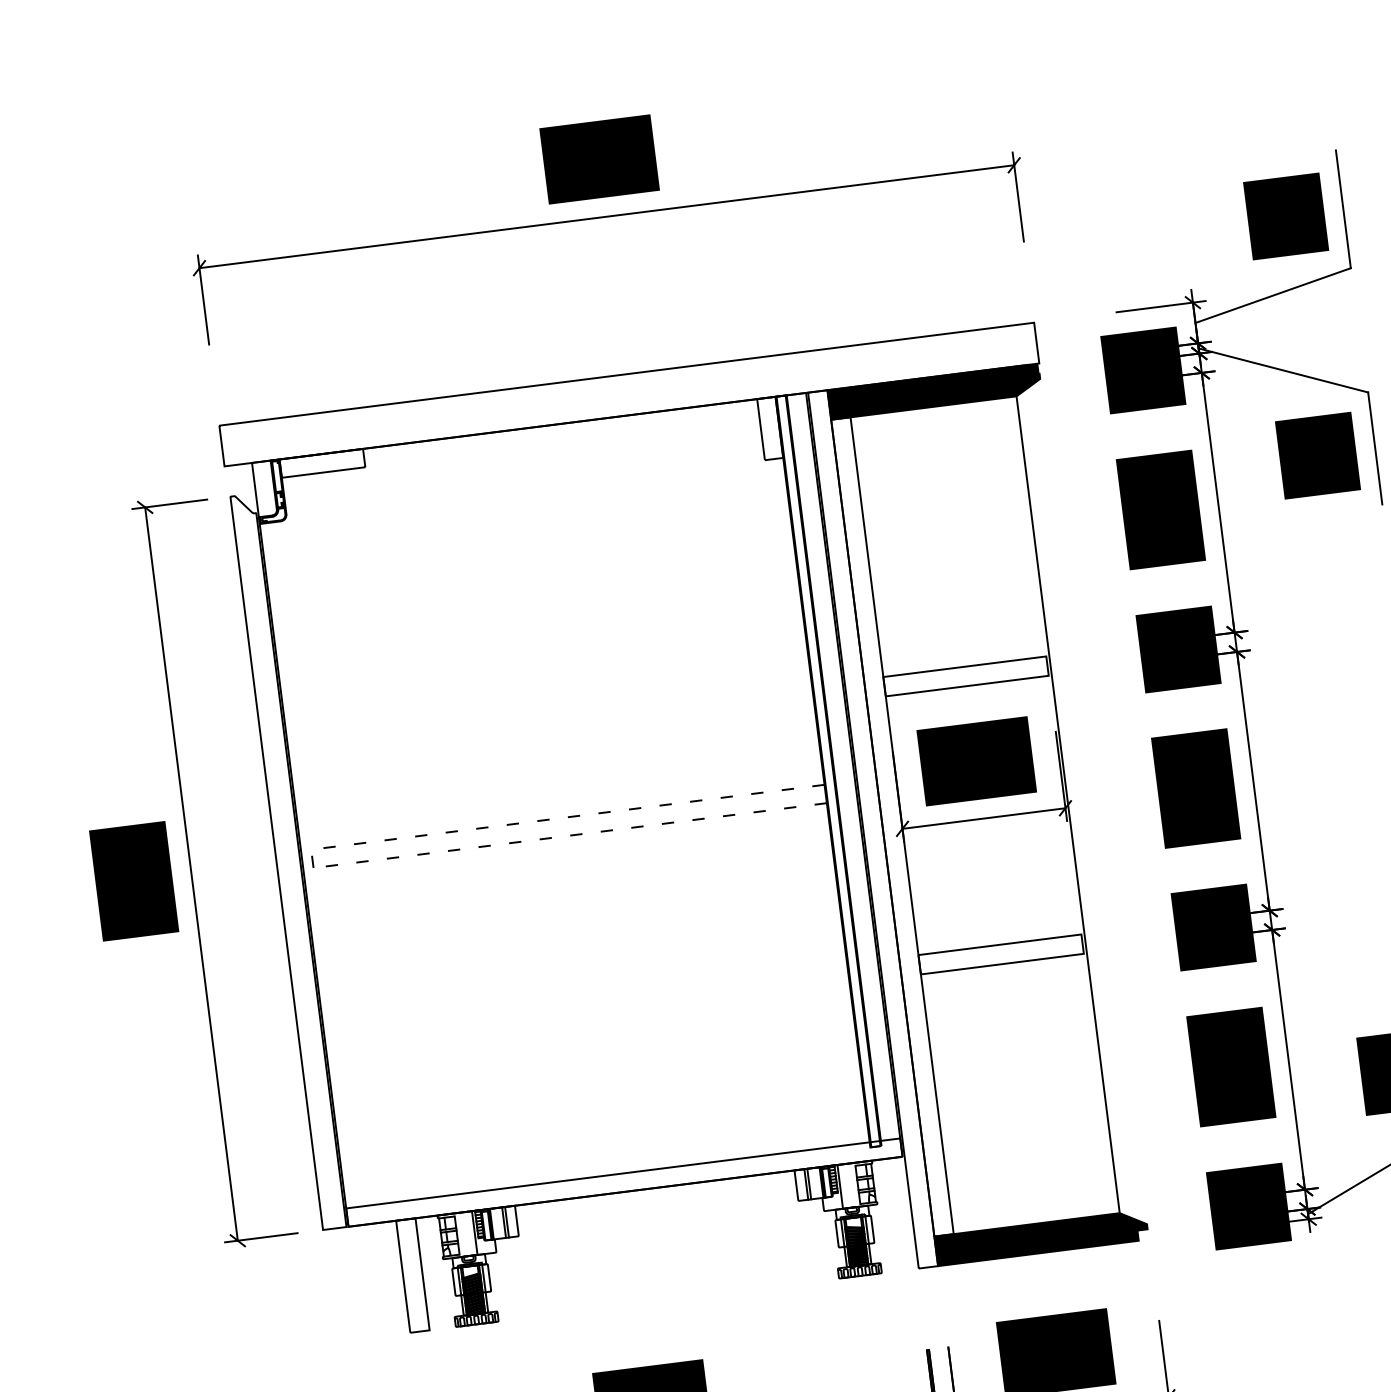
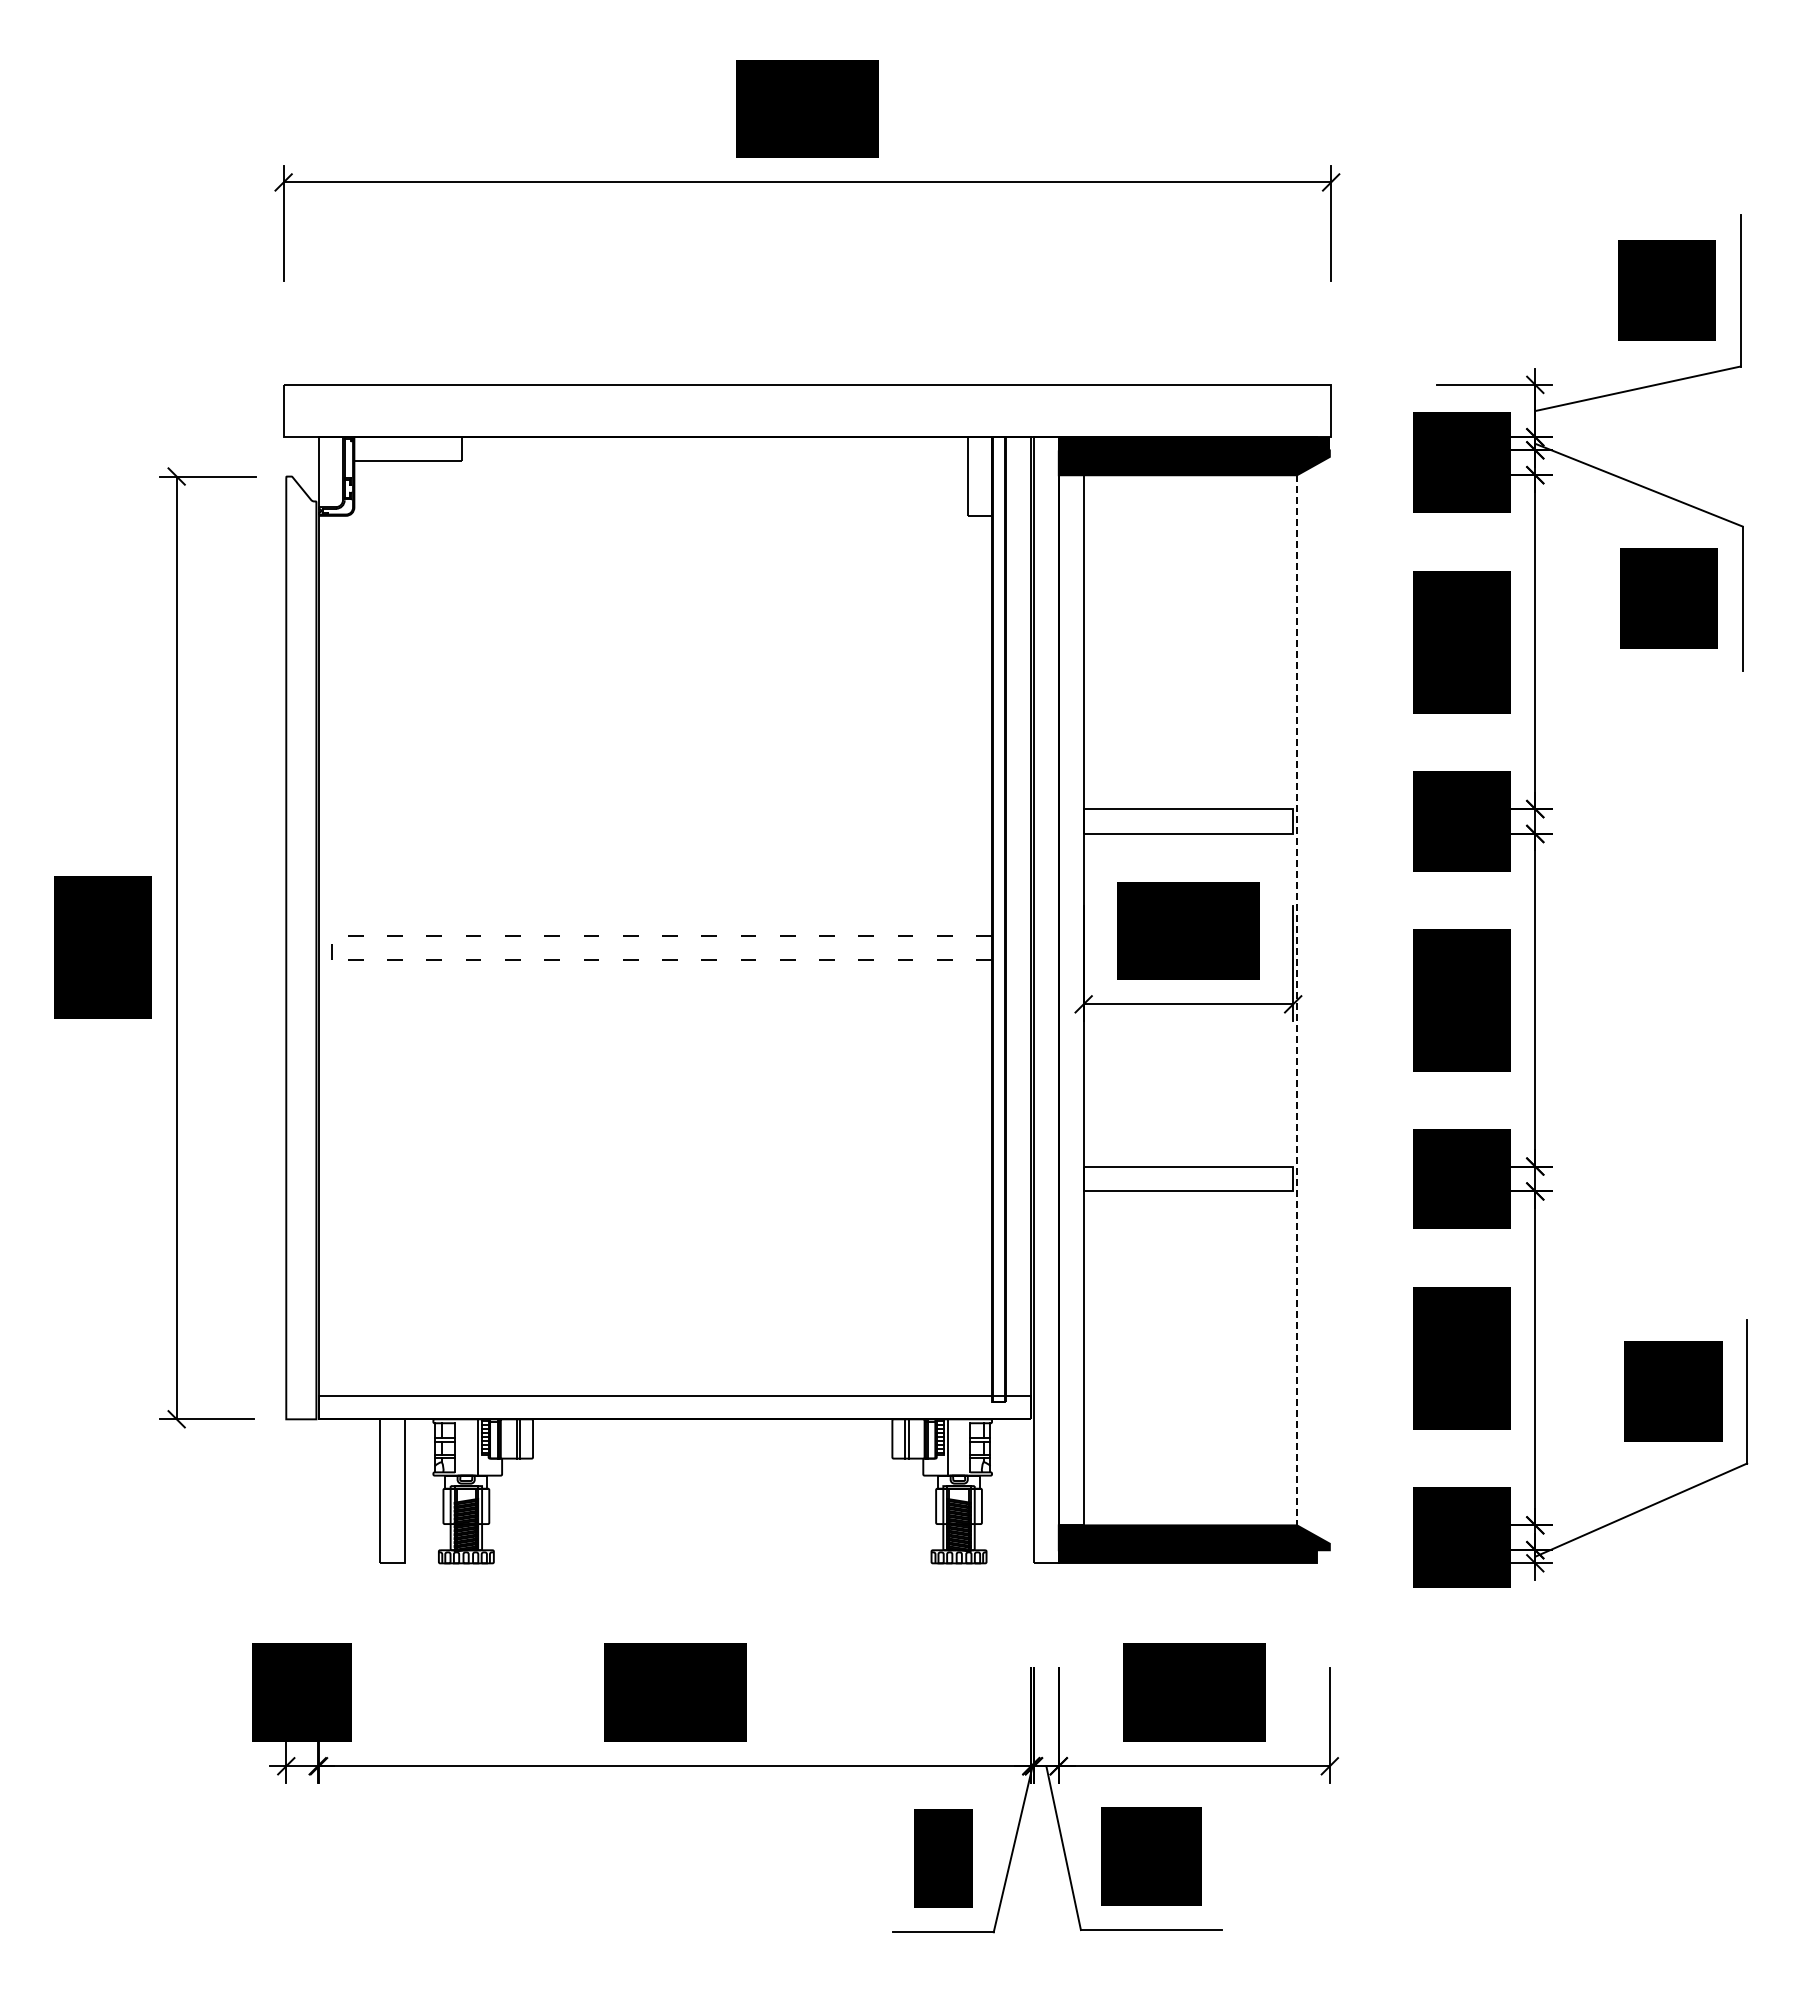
line: (1068, 804) -> (1297, 1000), solid -> dashed

